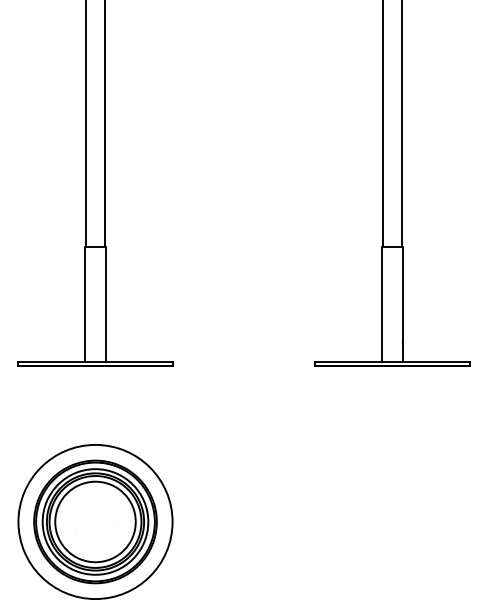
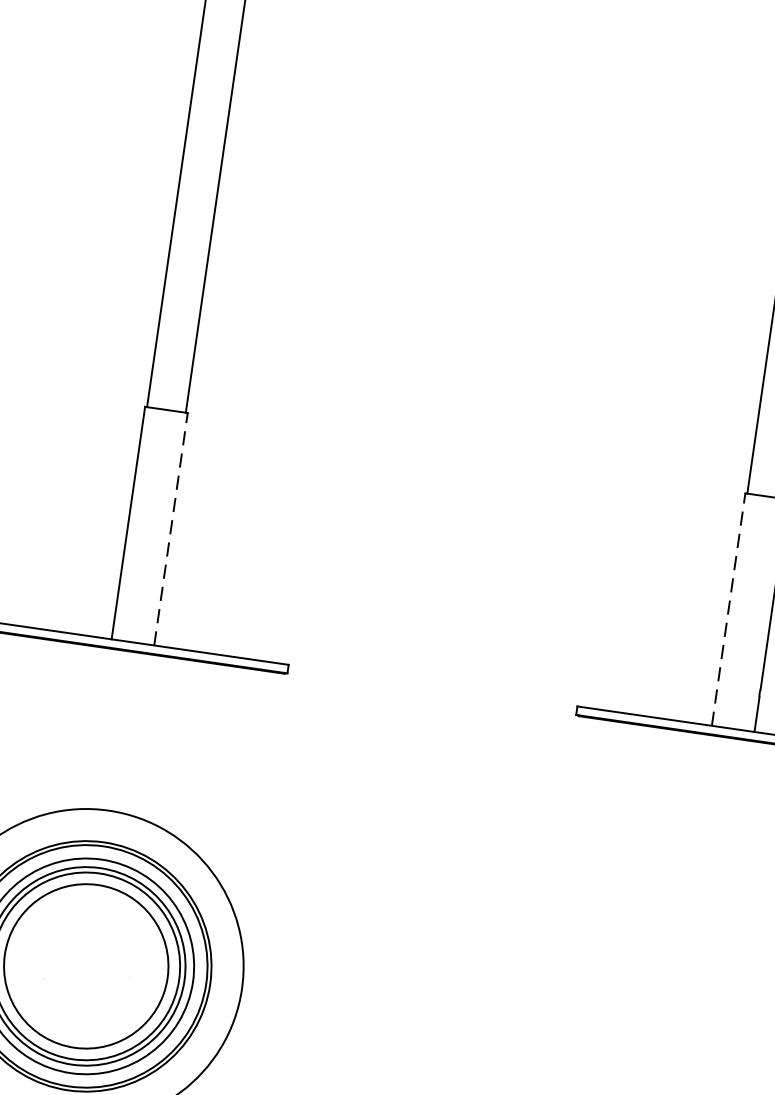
line: (106, 304) -> (171, 529), solid -> dashed
line: (381, 304) -> (727, 610), solid -> dashed

